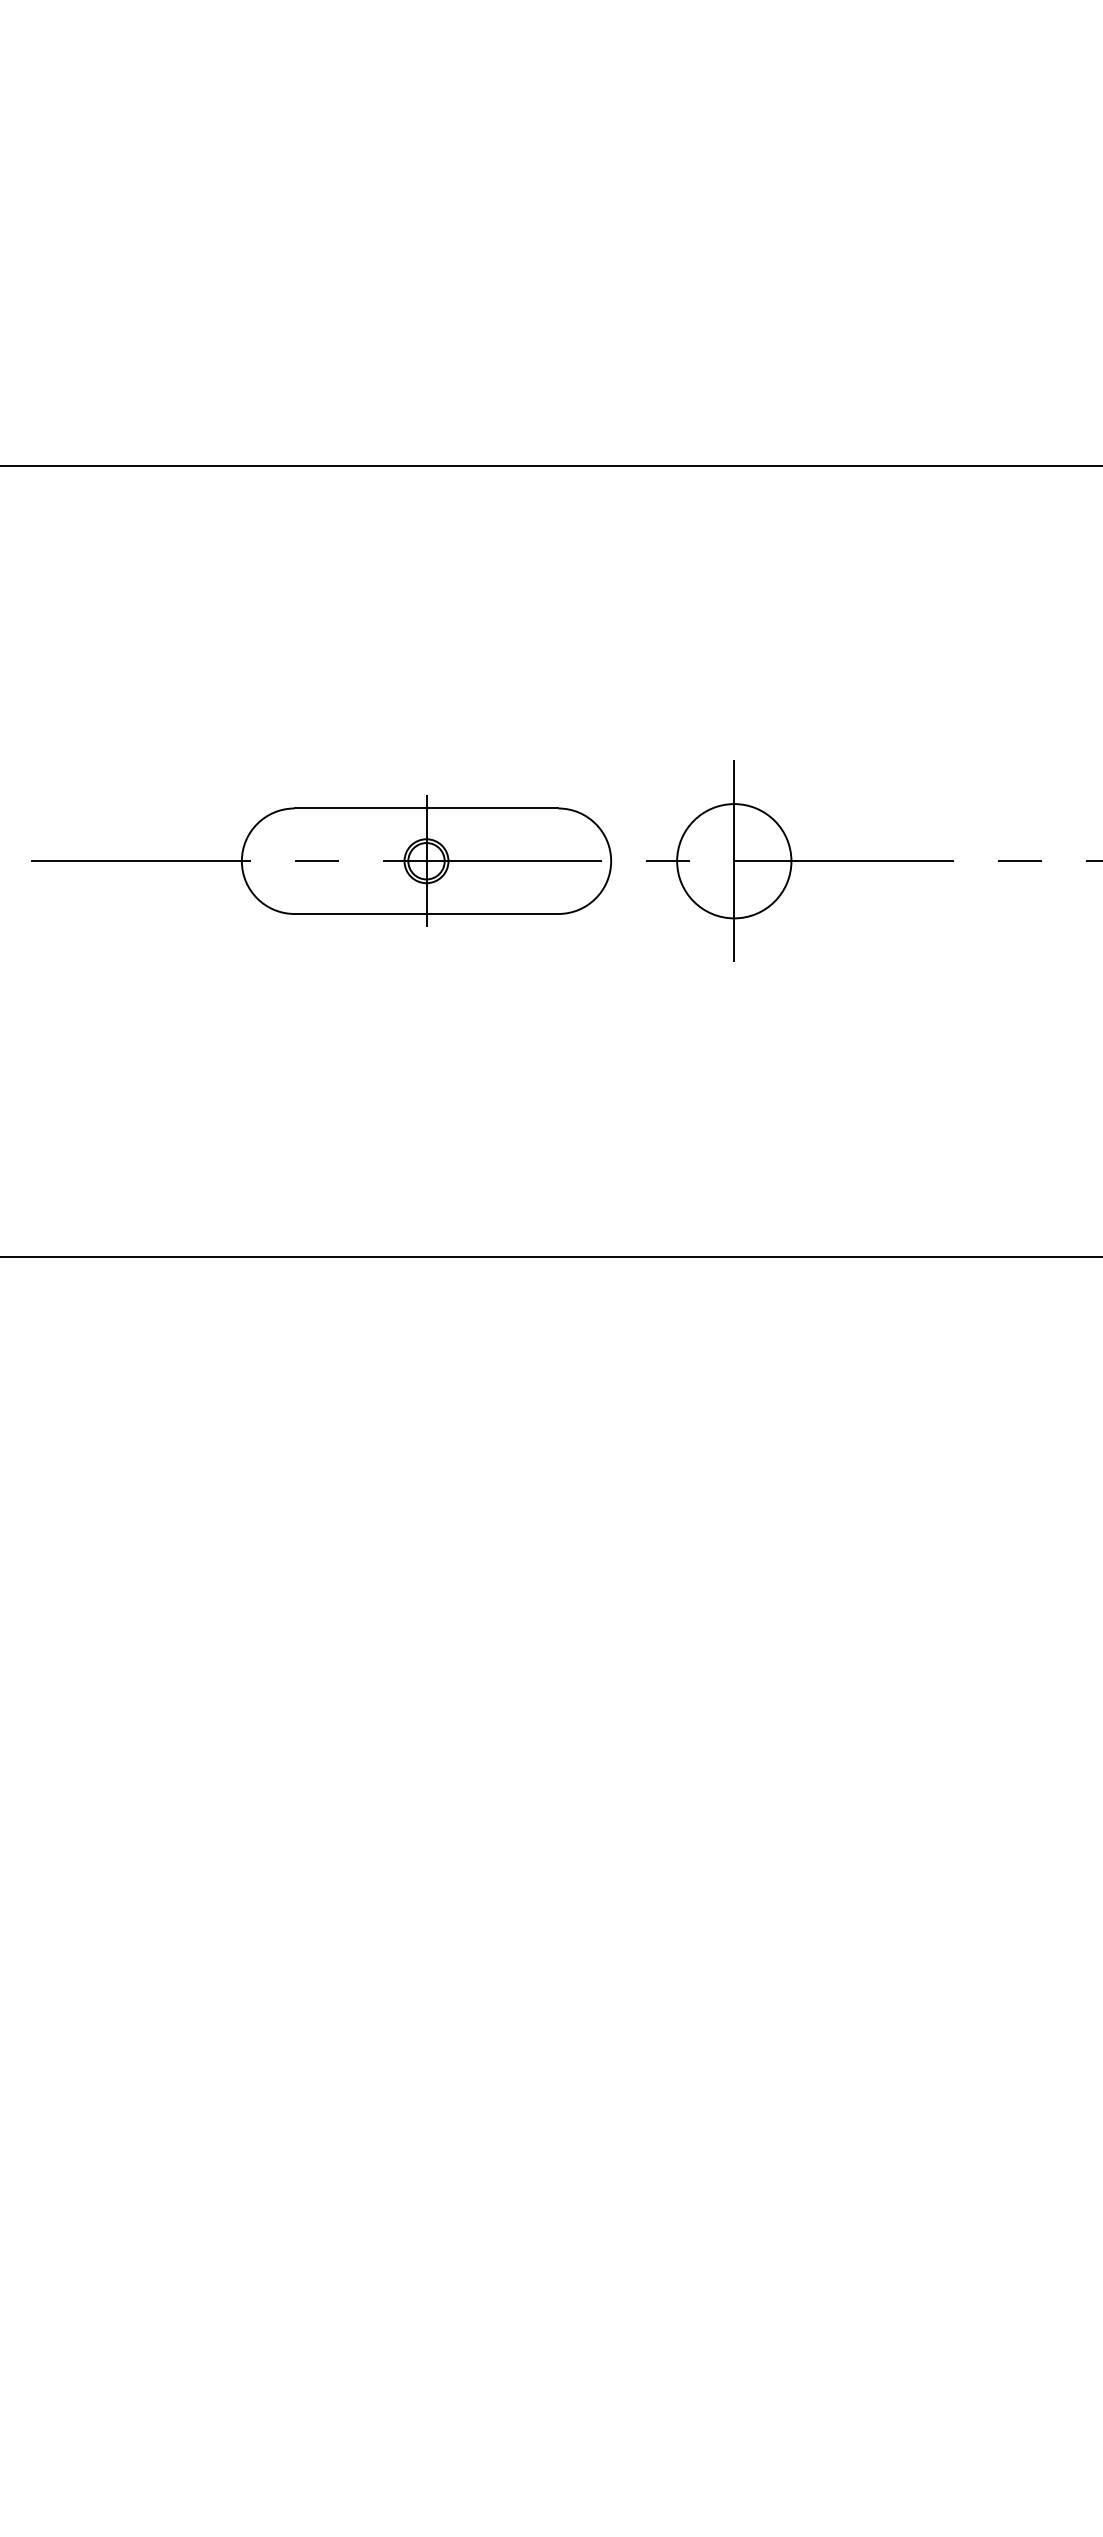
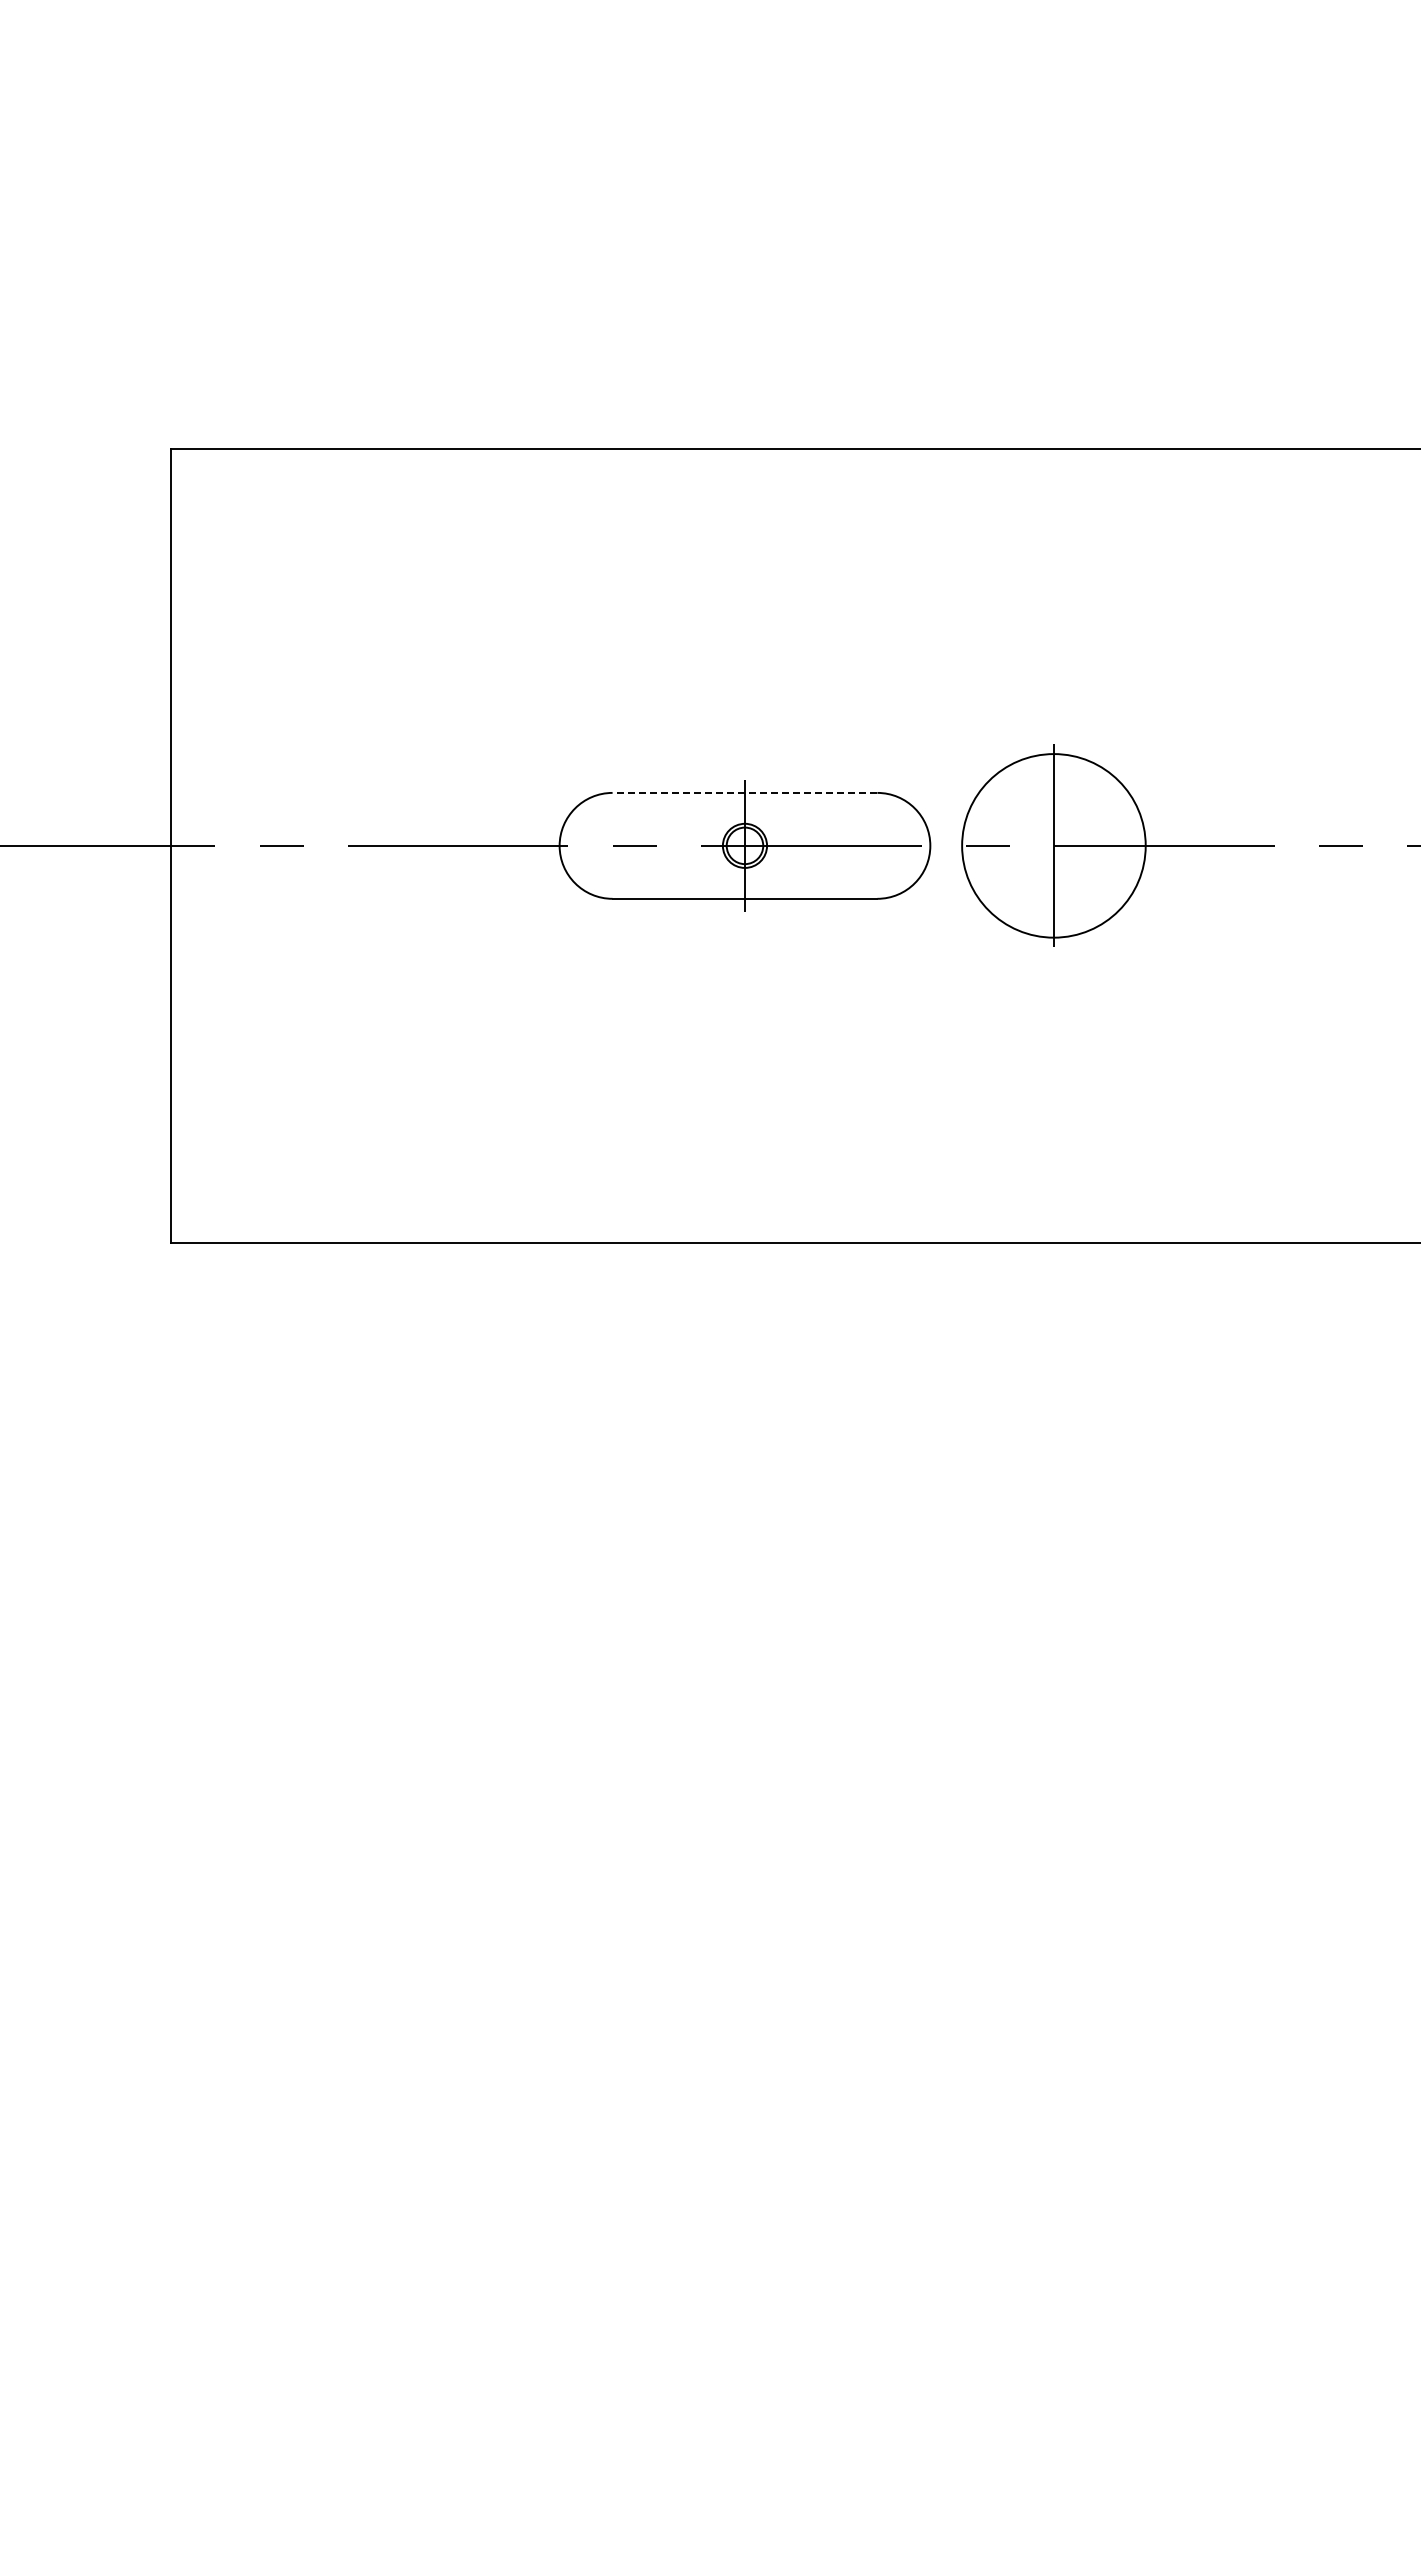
line: (426, 808) -> (744, 792), solid -> dashed
circle: (733, 860) -> (1053, 845), size x1.6

